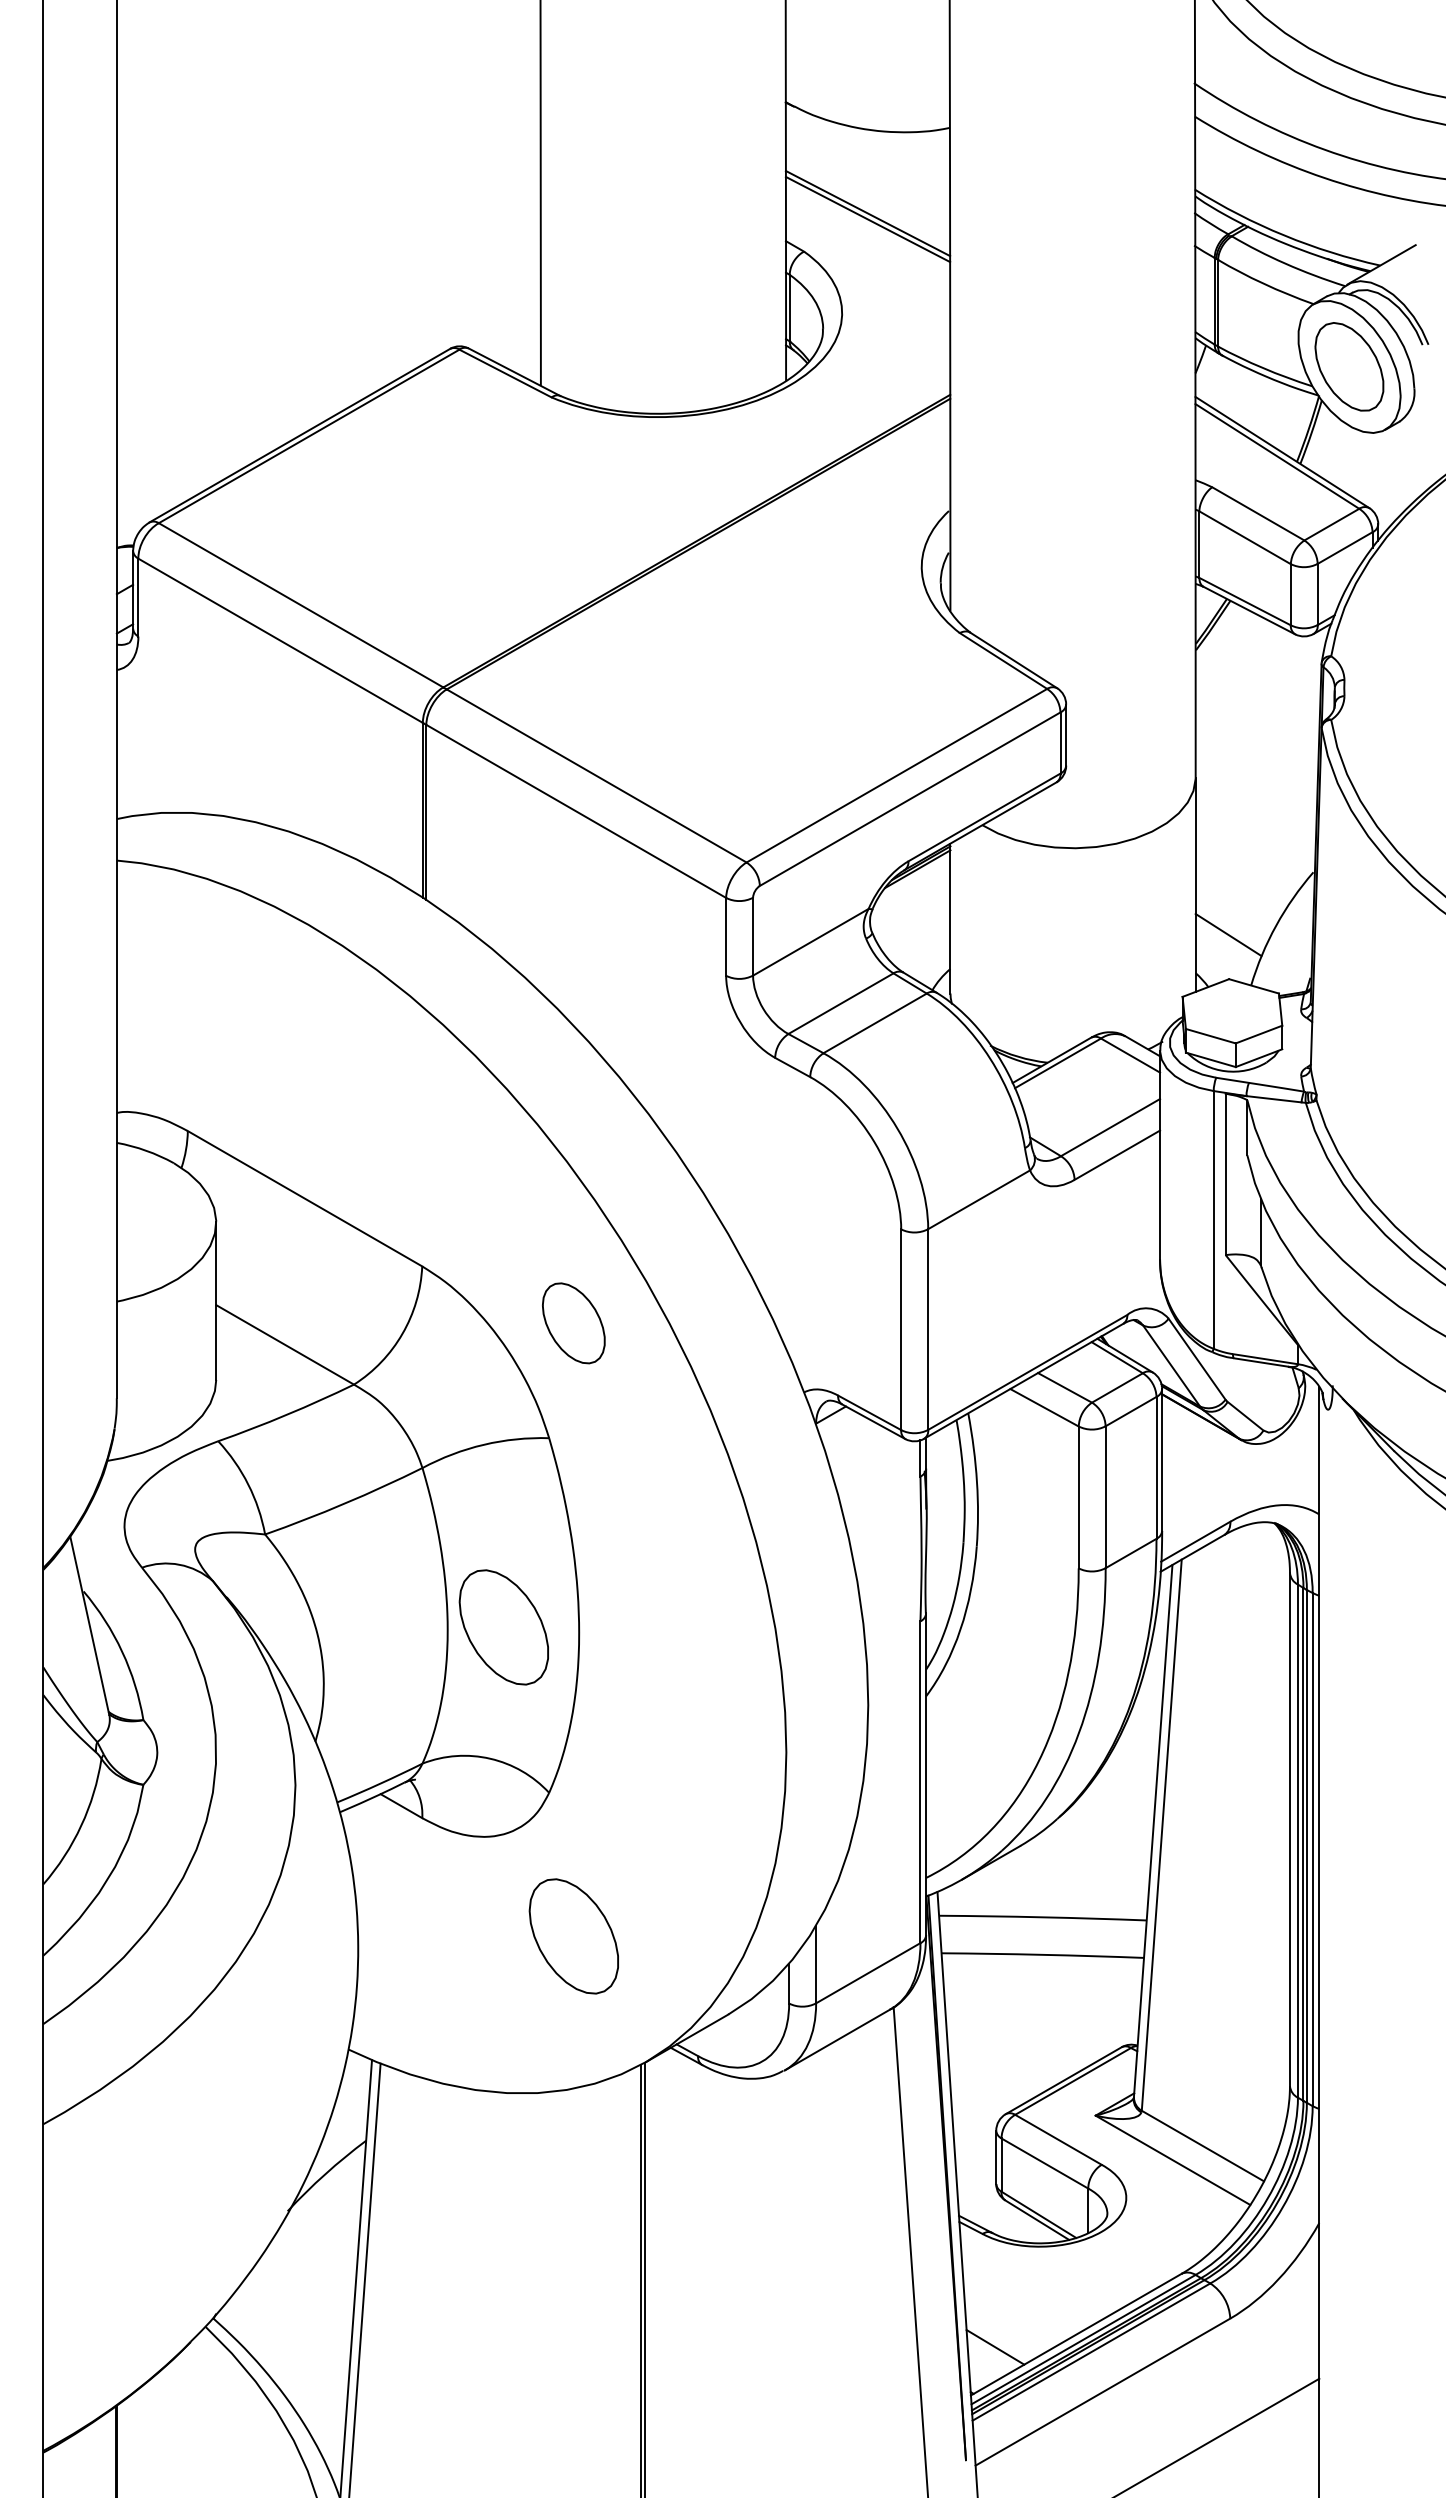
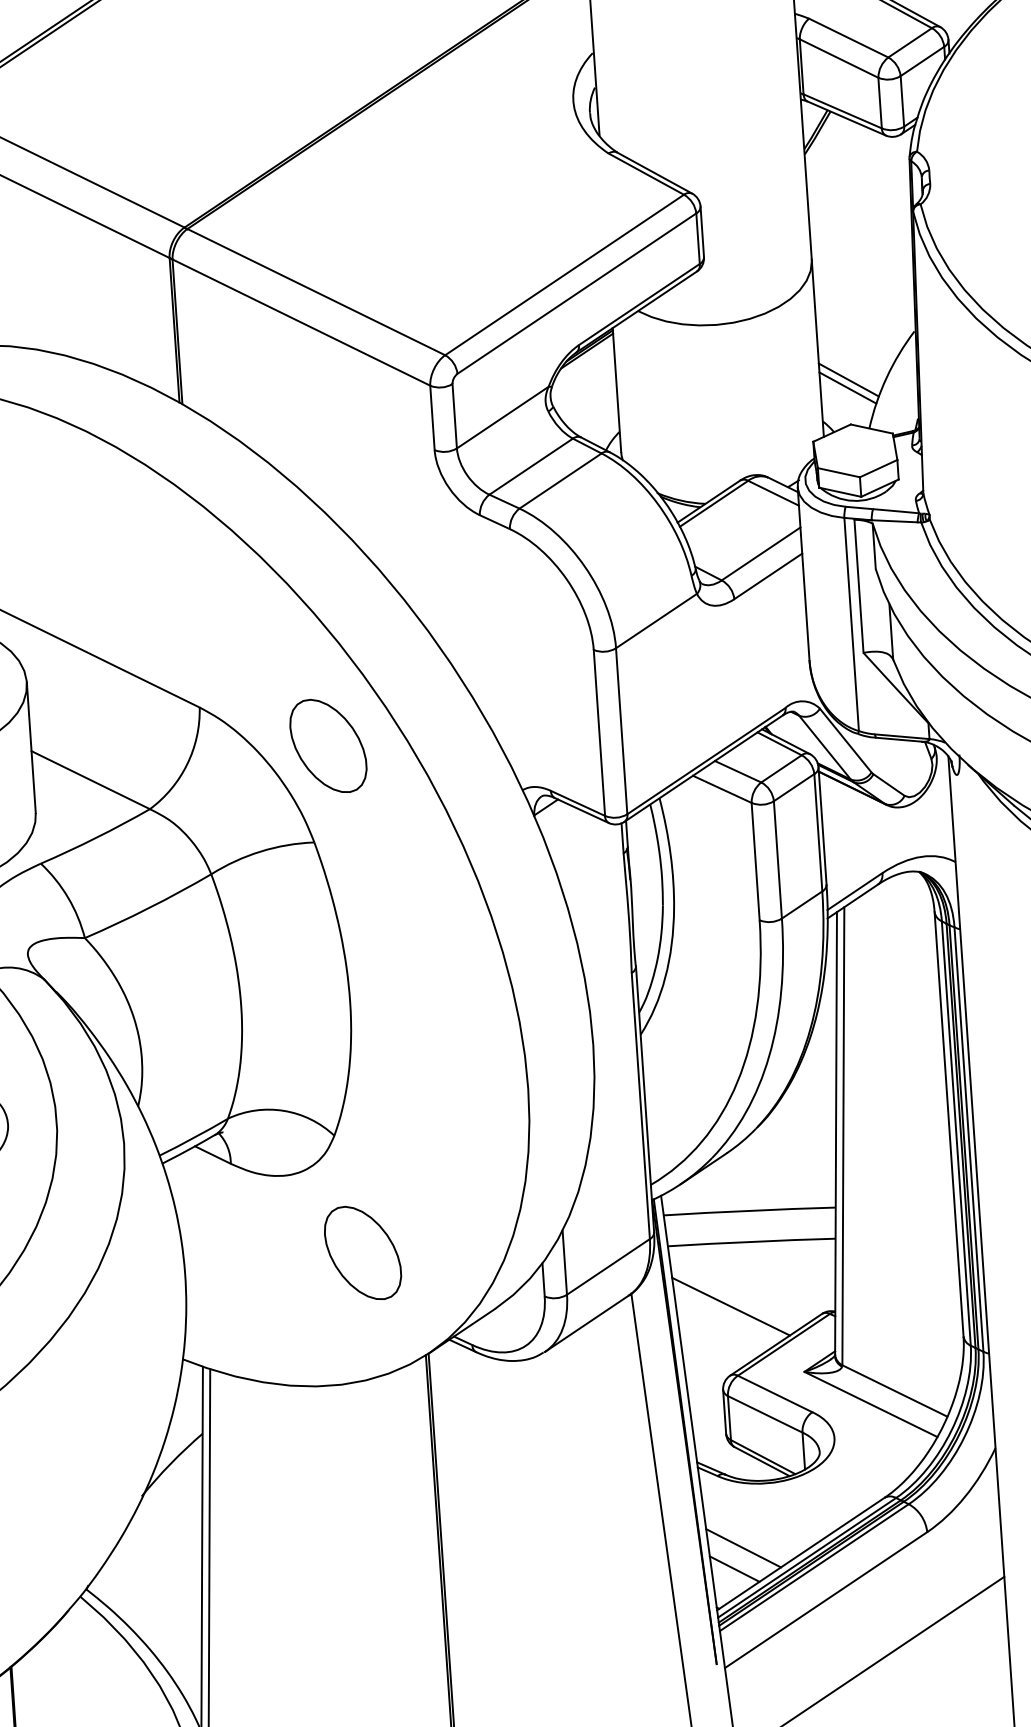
line: (1230, 925) -> (848, 380), added
part: (573, 1323) -> (328, 746), size x1.43
part: (503, 1627) -> (287, 1001), removed
line: (1012, 2030) -> (730, 1306), added
line: (1007, 2322) -> (743, 1547), added

